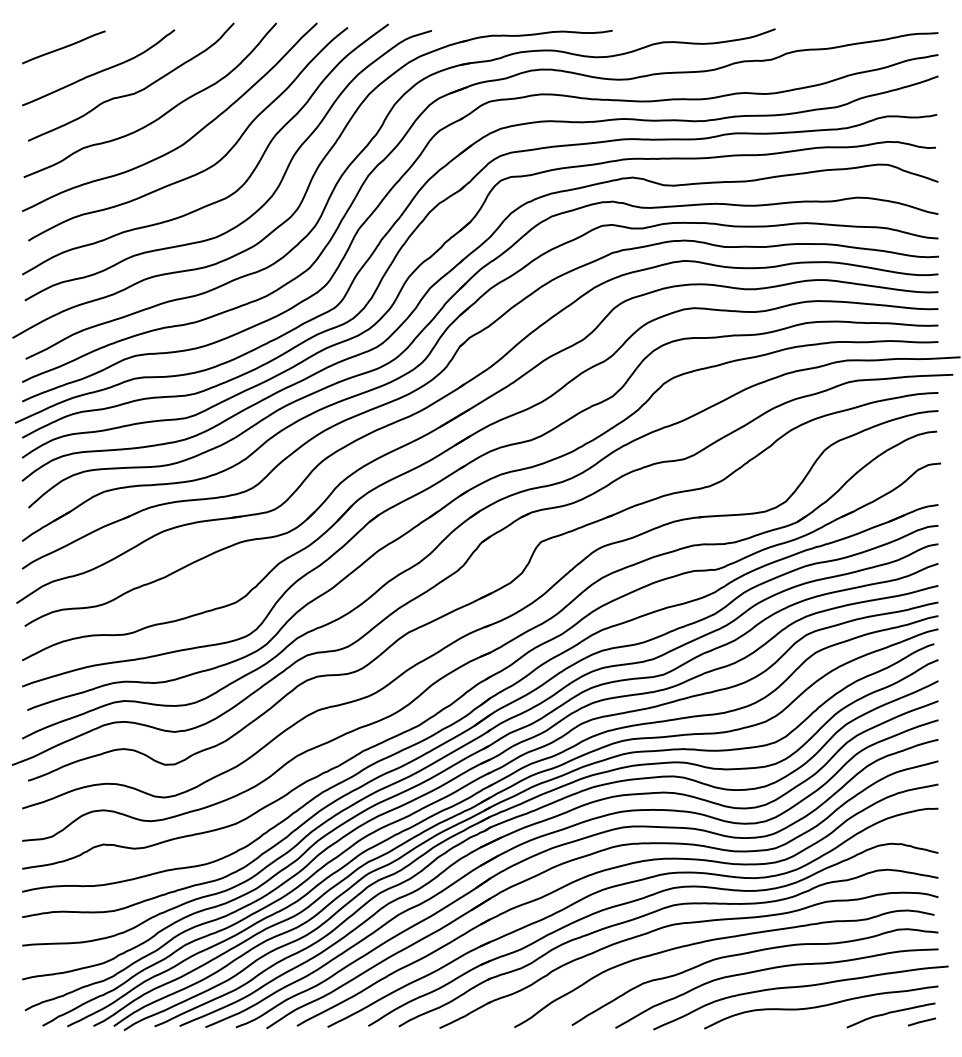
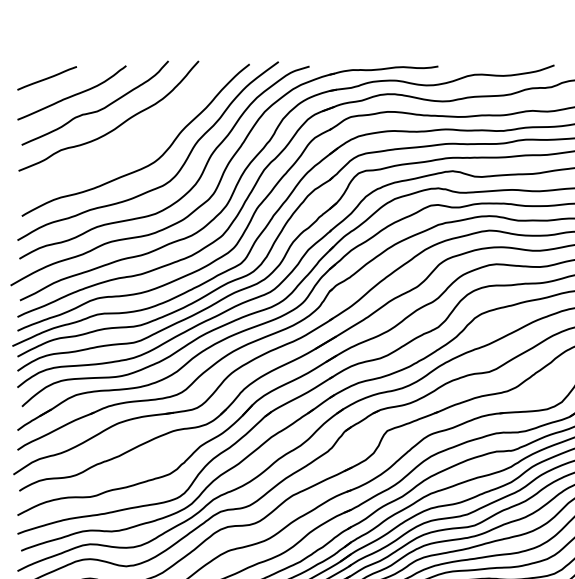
curve: (186, 140) -> (134, 144), removed

